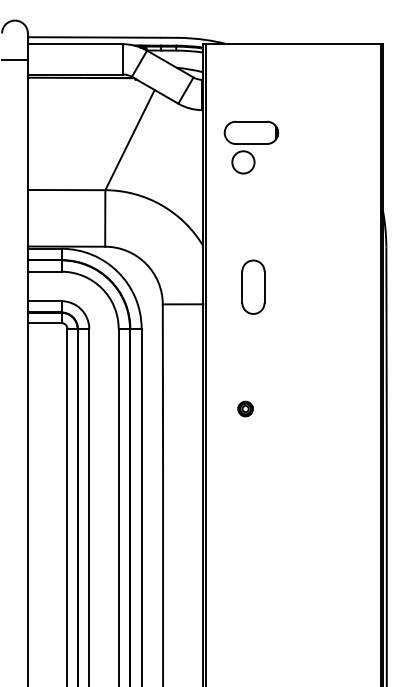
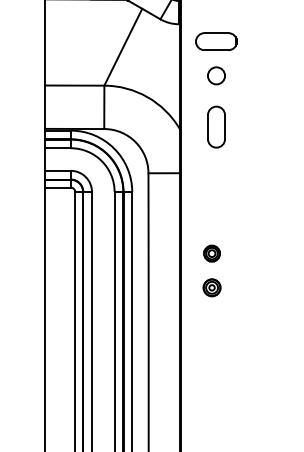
circle: (243, 162) -> (216, 75), moved
part: (253, 286) -> (216, 126), moved
part: (245, 408) -> (211, 253), size x1.43
part: (245, 453) -> (211, 287), added

